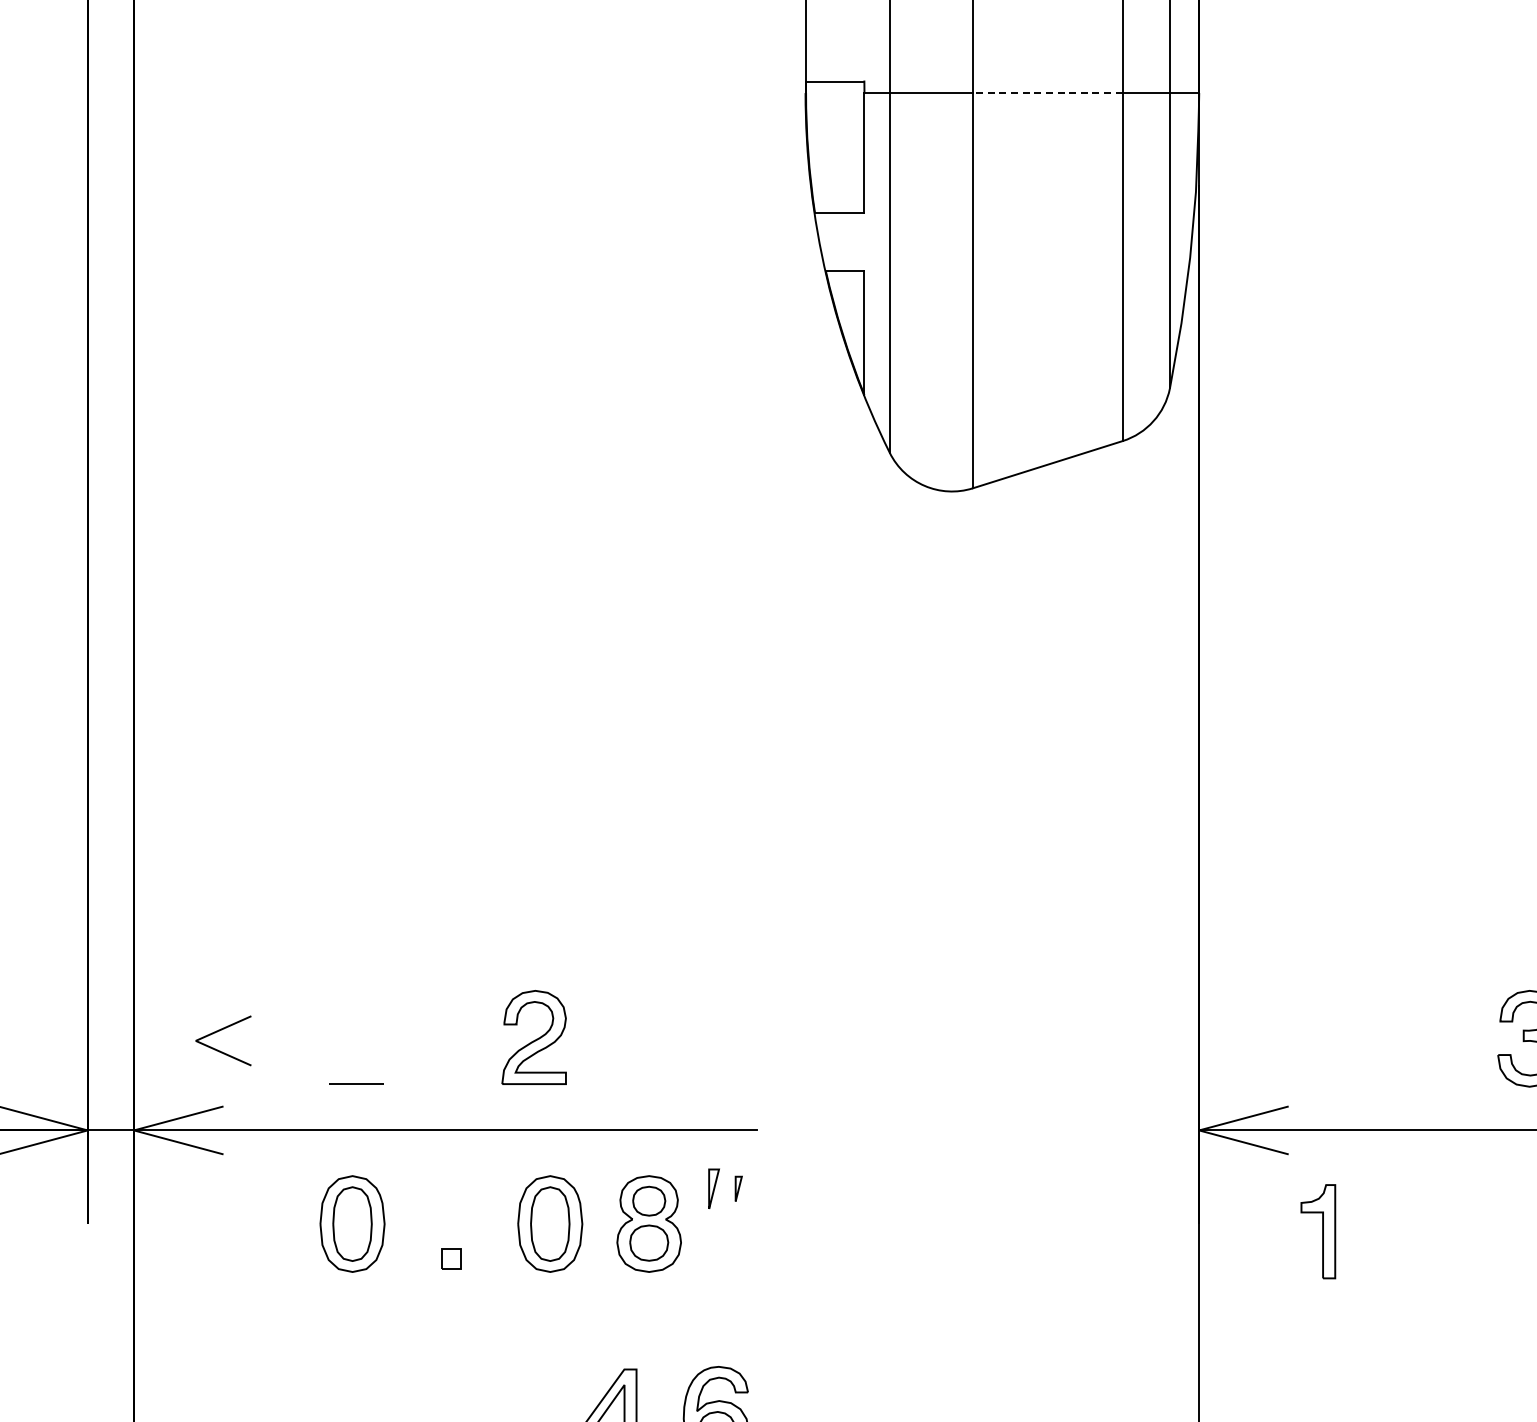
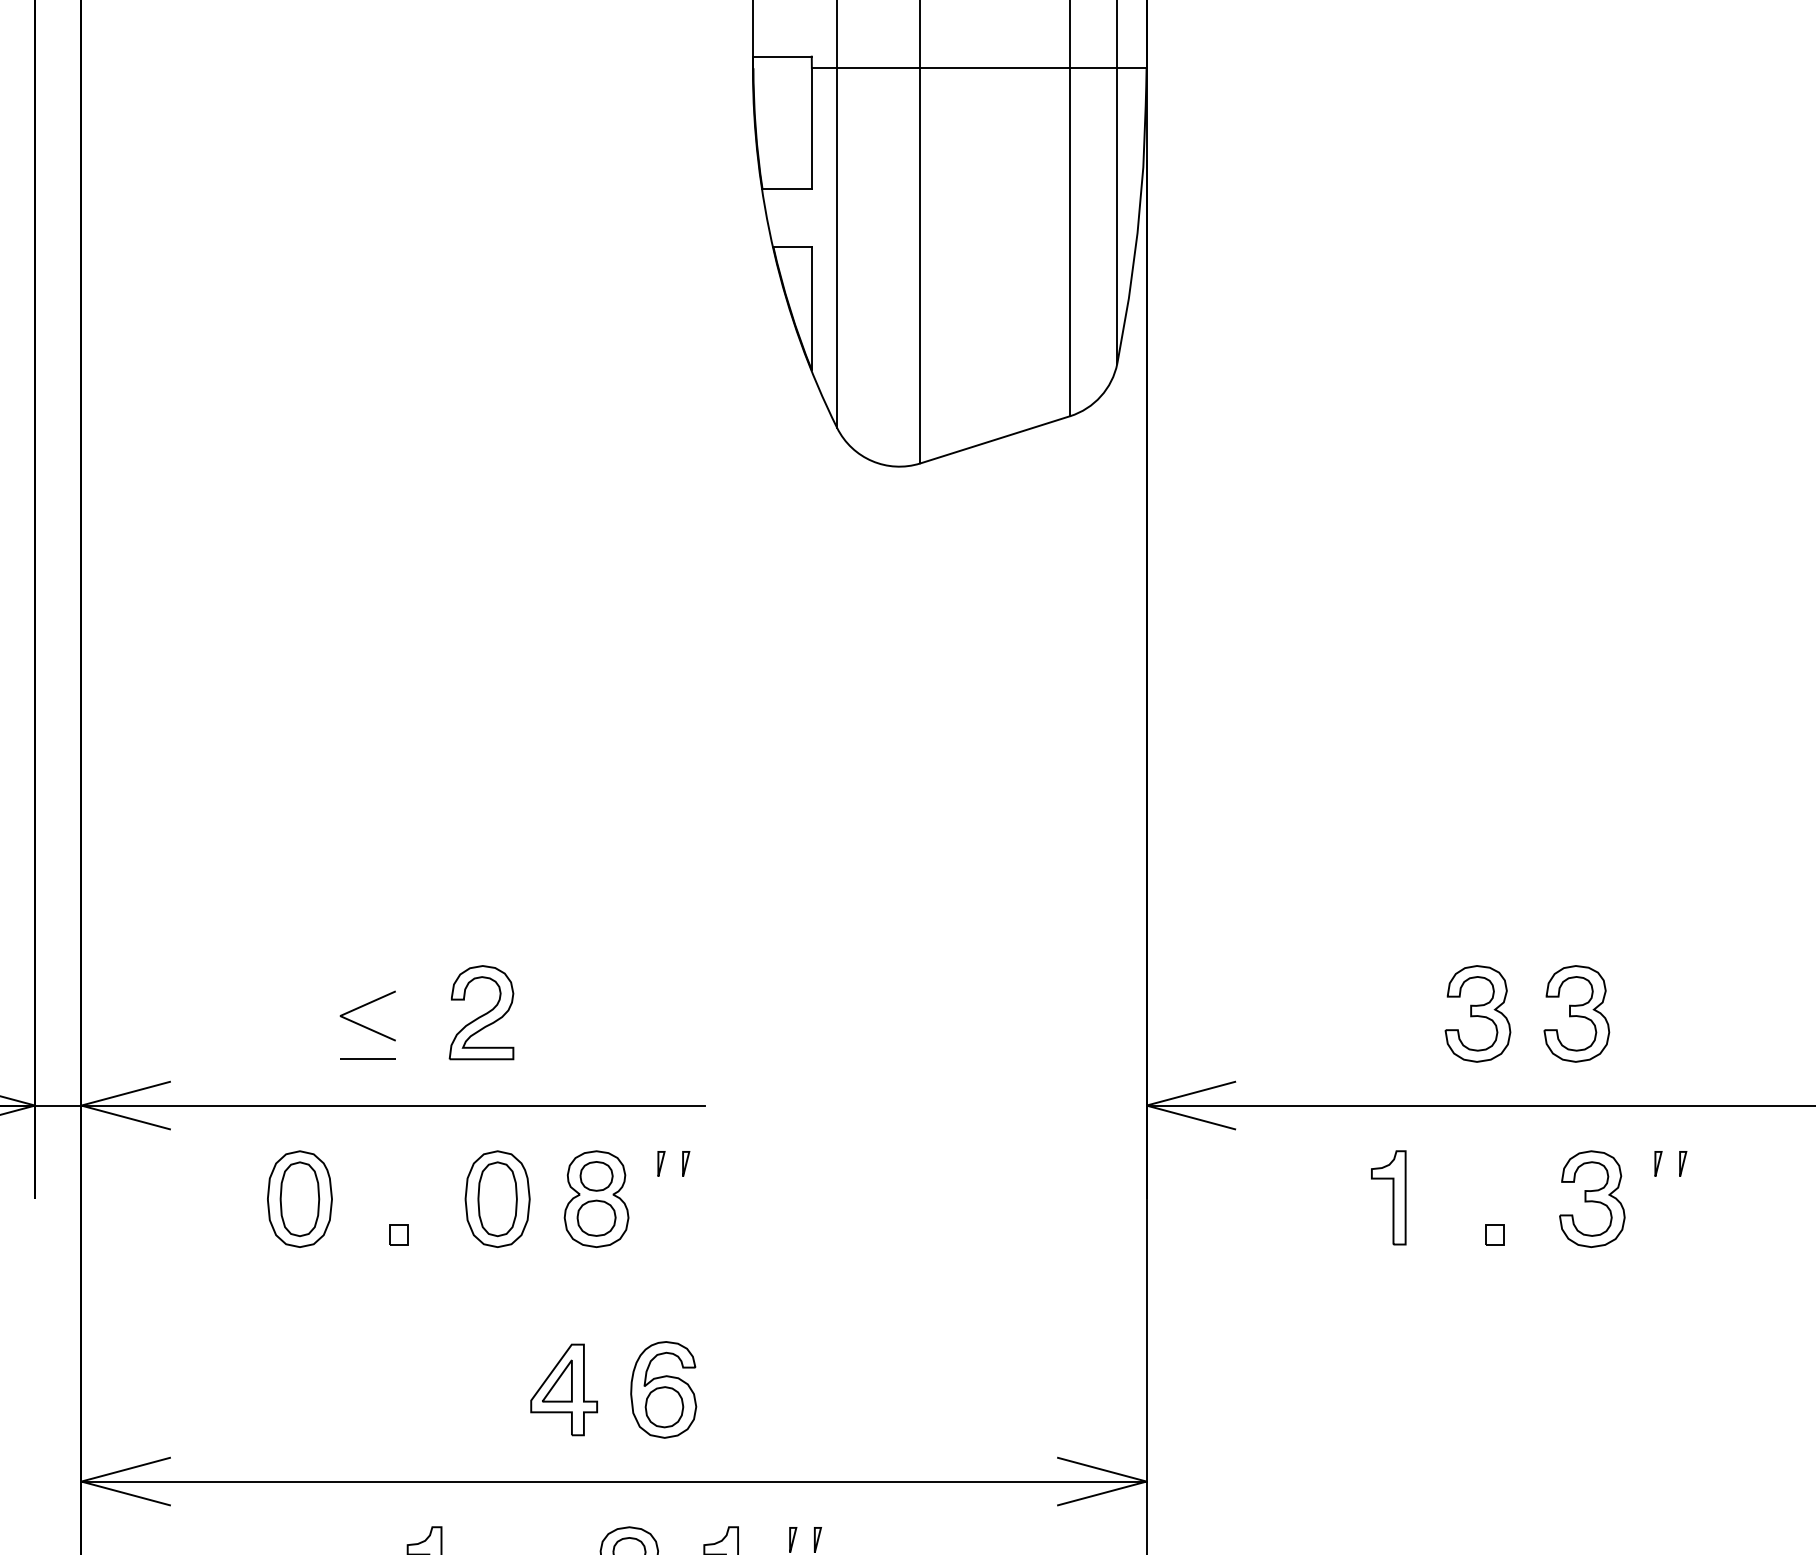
line: (1048, 93) -> (995, 68), dashed -> solid
line: (218, 1032) -> (362, 1007), moved
line: (356, 1083) -> (367, 1058), moved
part: (714, 1188) -> (661, 1163), size x0.62
part: (1318, 1231) -> (1388, 1197), moved

